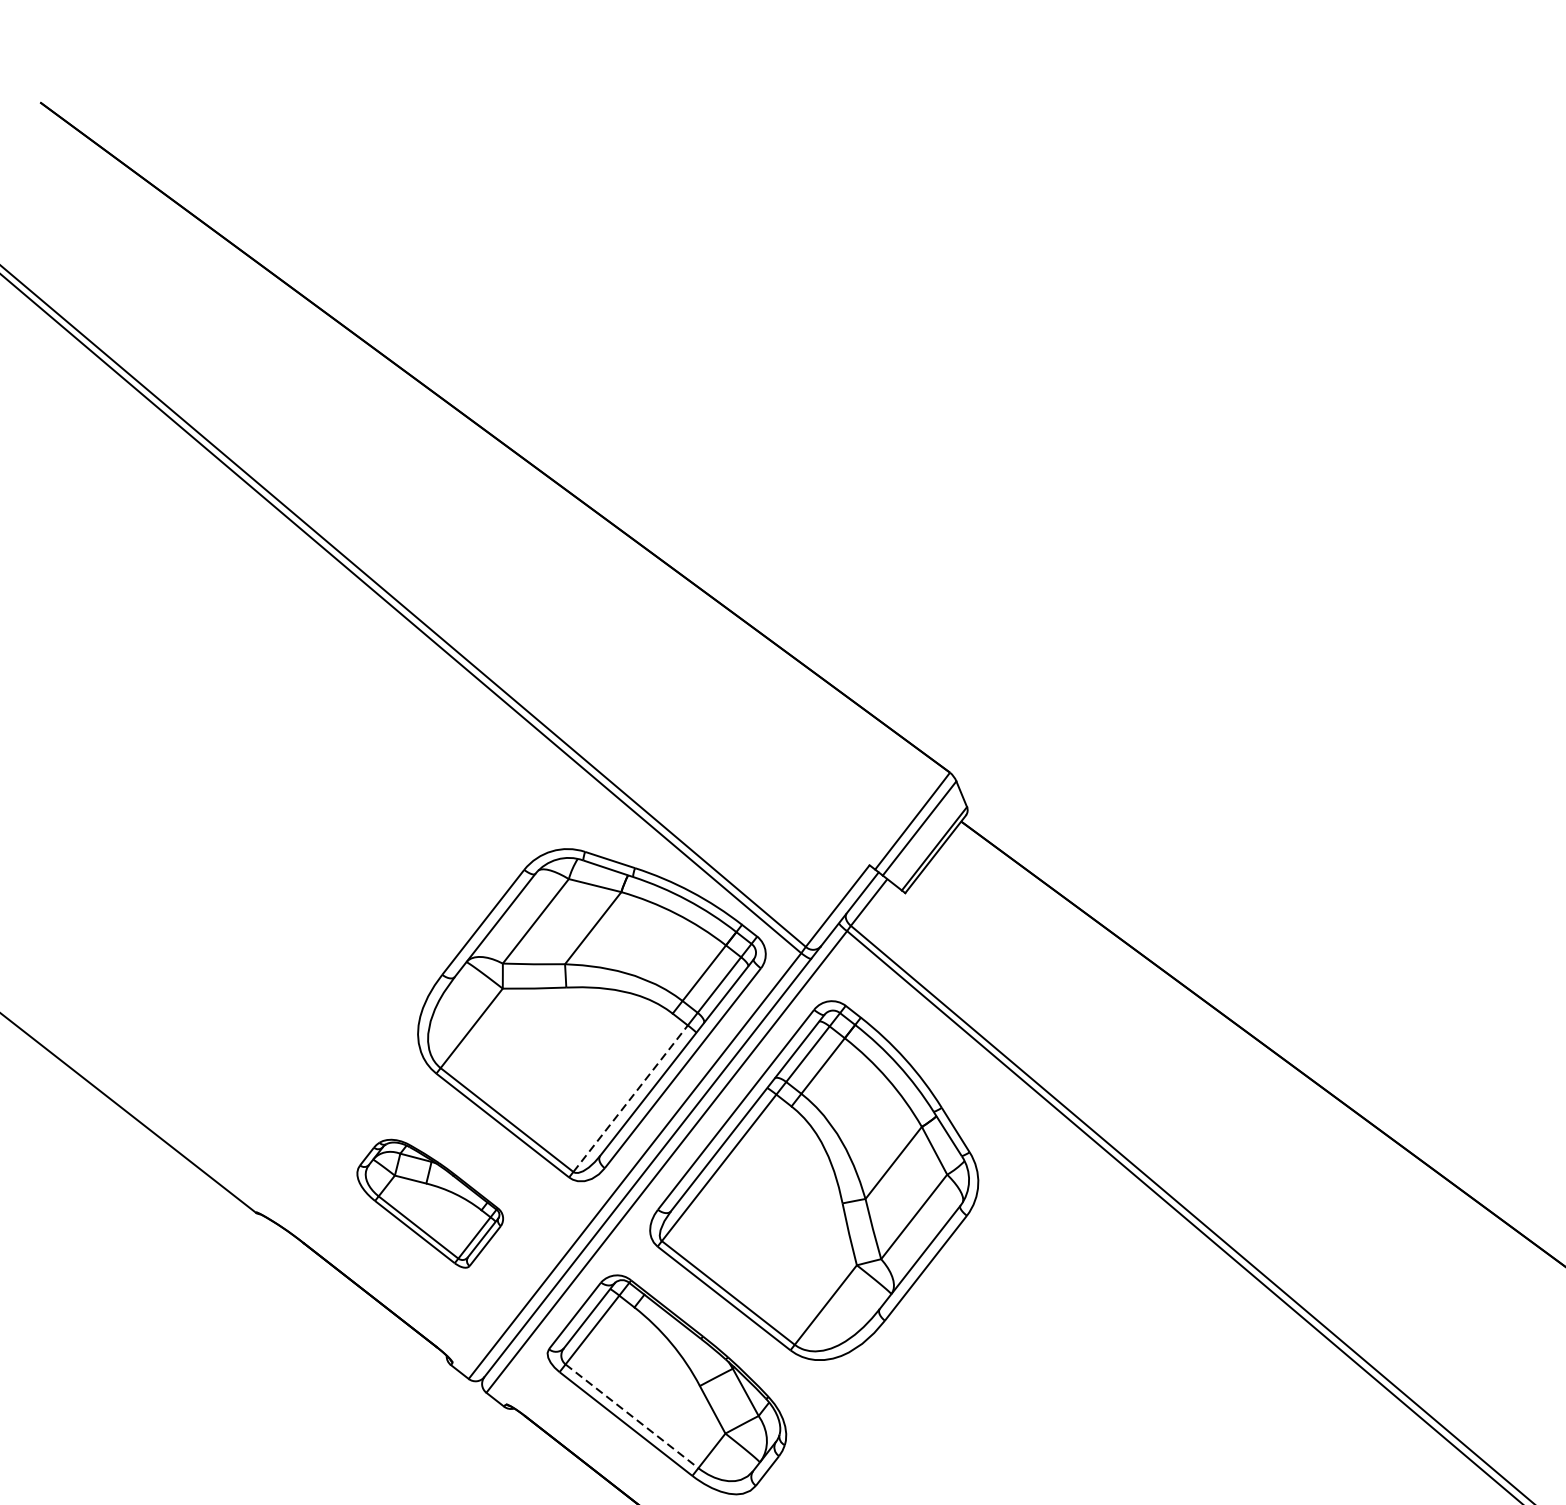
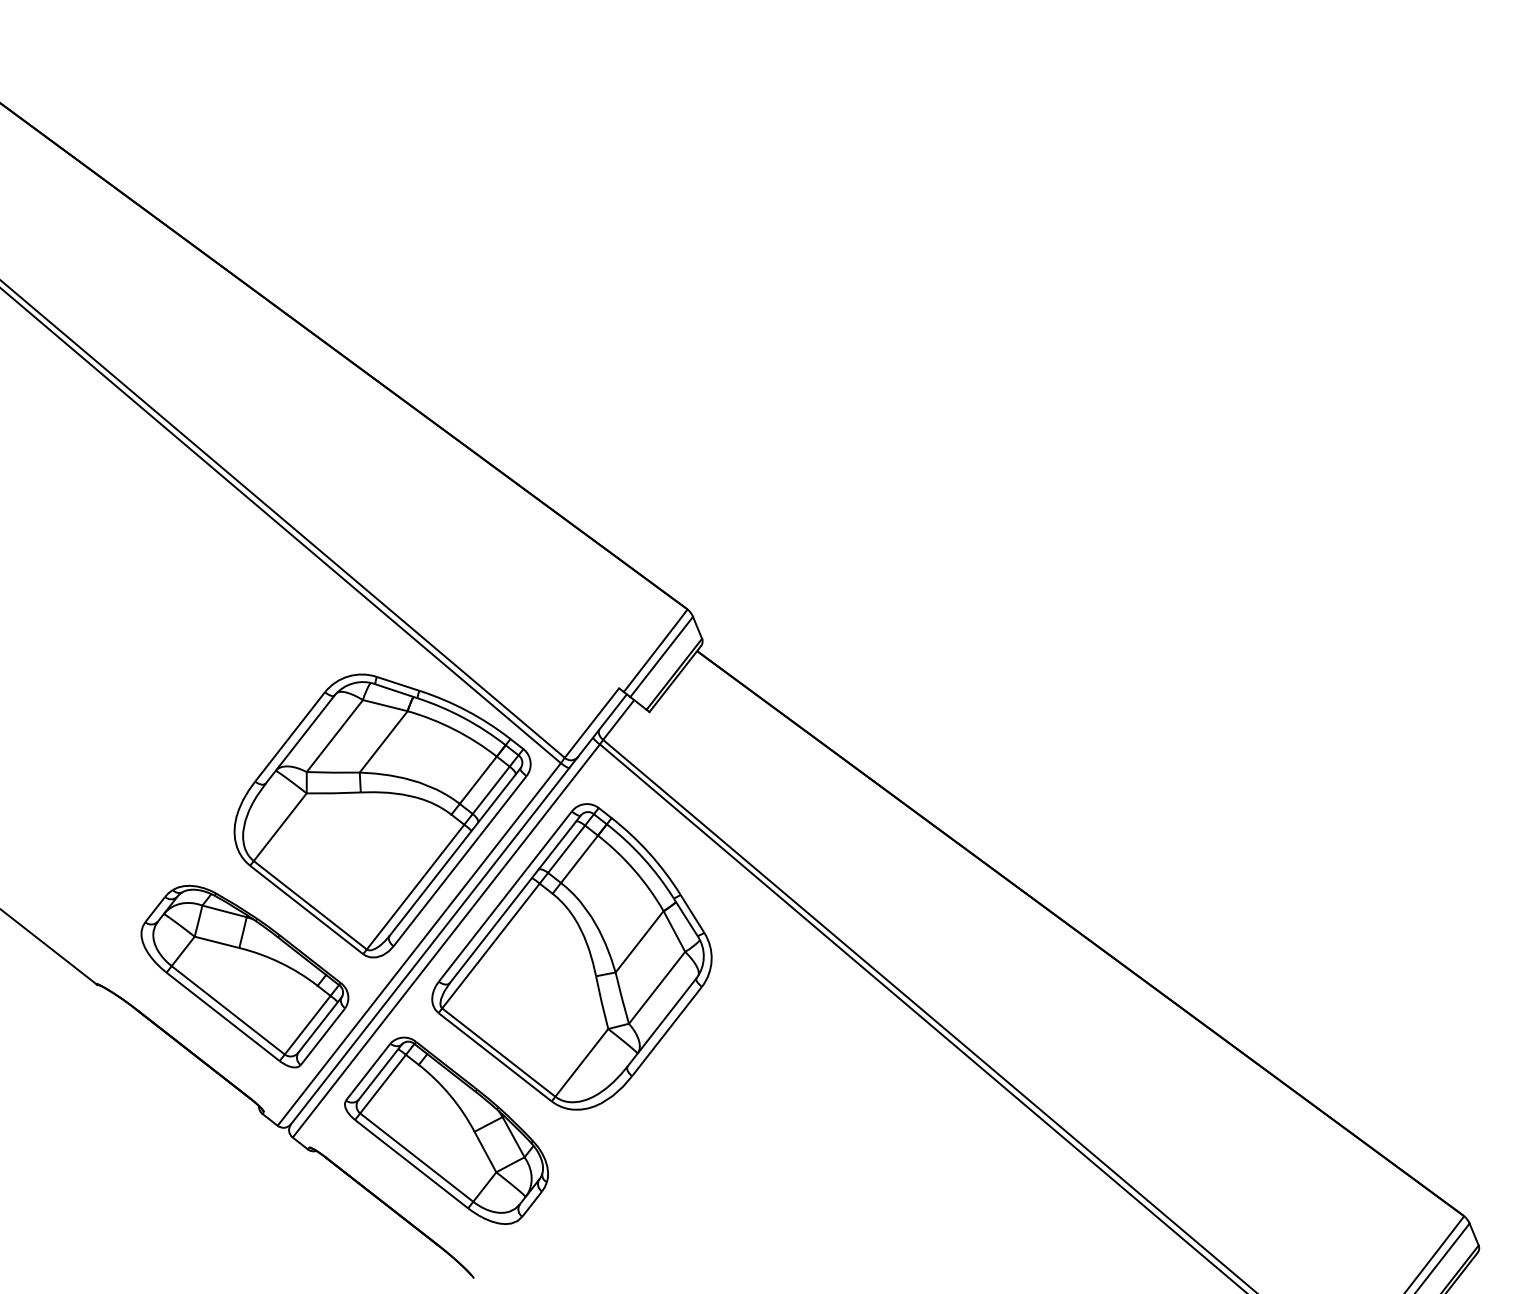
line: (630, 1097) -> (415, 886), dashed -> solid
part: (429, 1203) -> (244, 976), size x1.67
line: (631, 1416) -> (416, 1157), dashed -> solid

